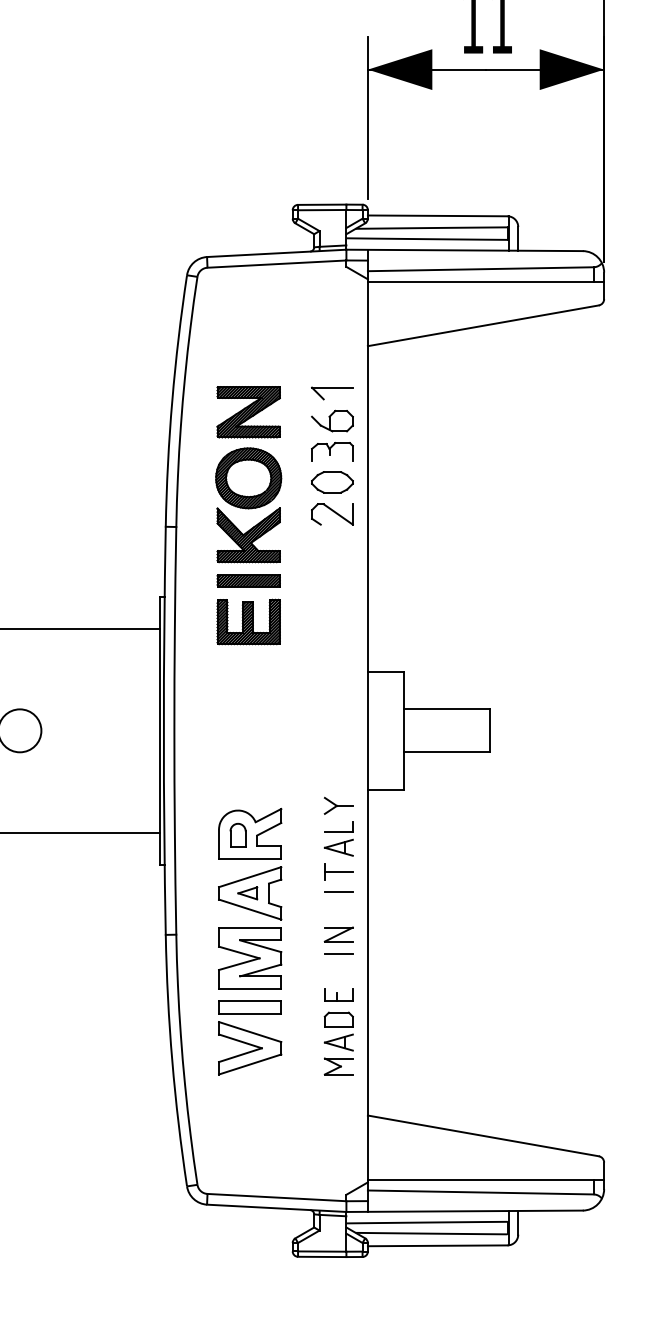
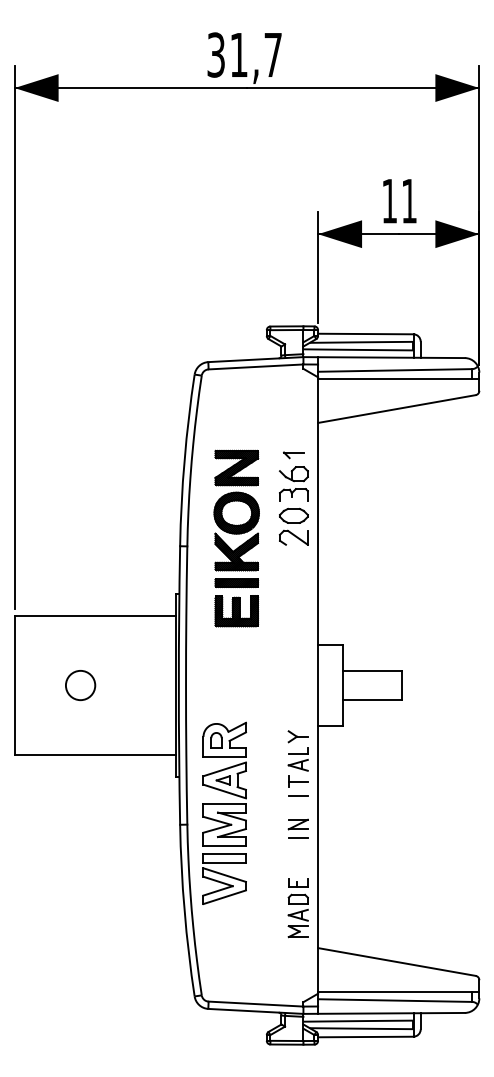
part: (331, 393) -> (293, 455), size x0.7
part: (249, 940) -> (224, 812), moved
part: (337, 1032) -> (297, 908), moved

